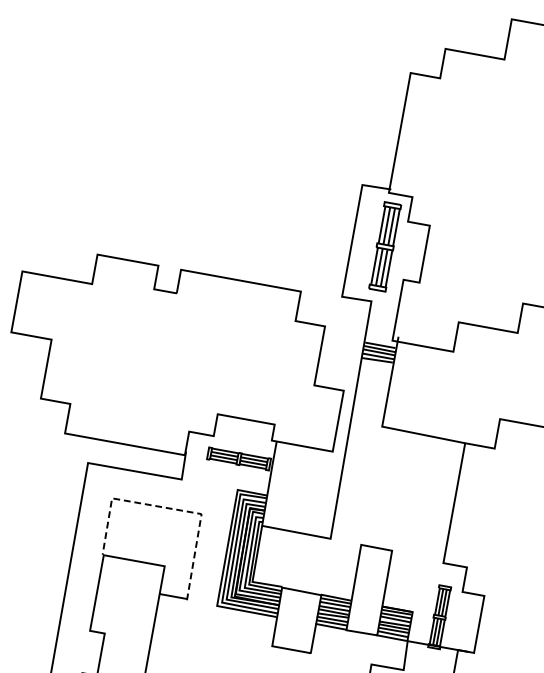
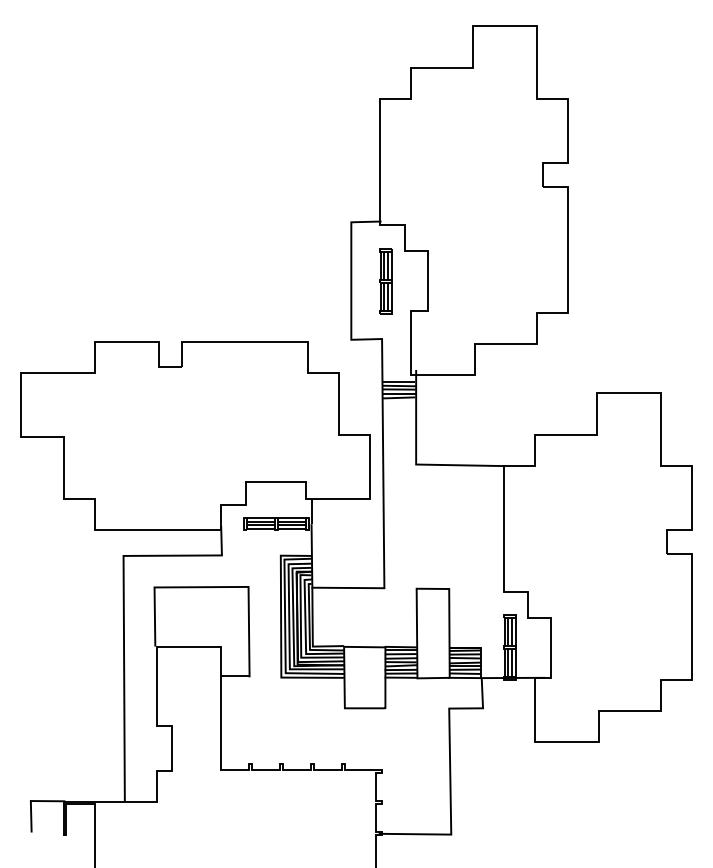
part: (384, 247) -> (385, 281), size x0.71
line: (171, 509) -> (216, 587), dashed -> solid

